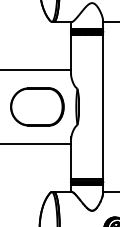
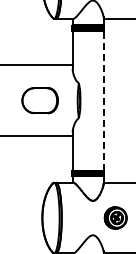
part: (36, 106) -> (39, 100), size x0.7
line: (103, 106) -> (103, 100), solid -> dashed

